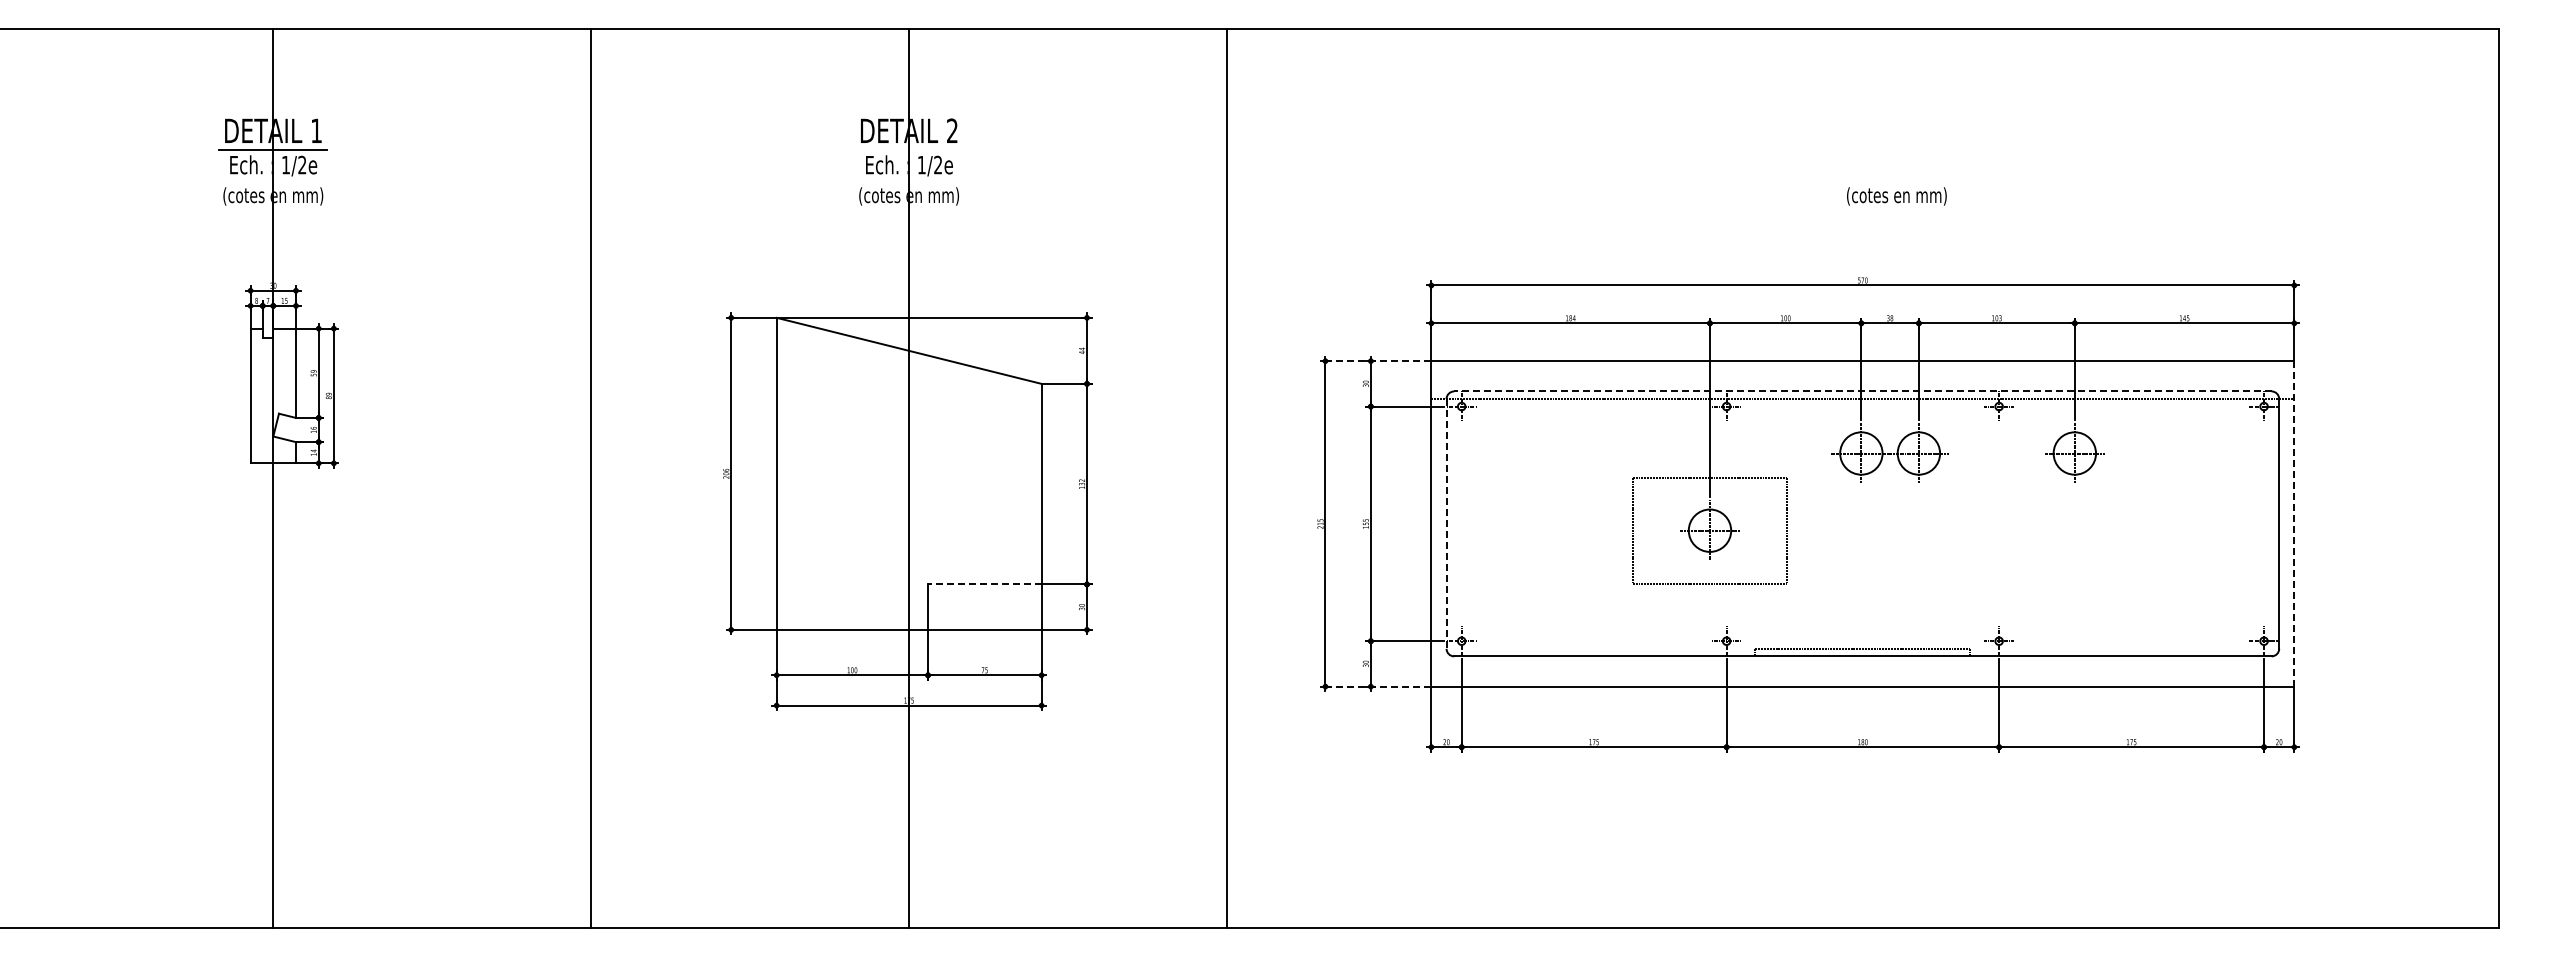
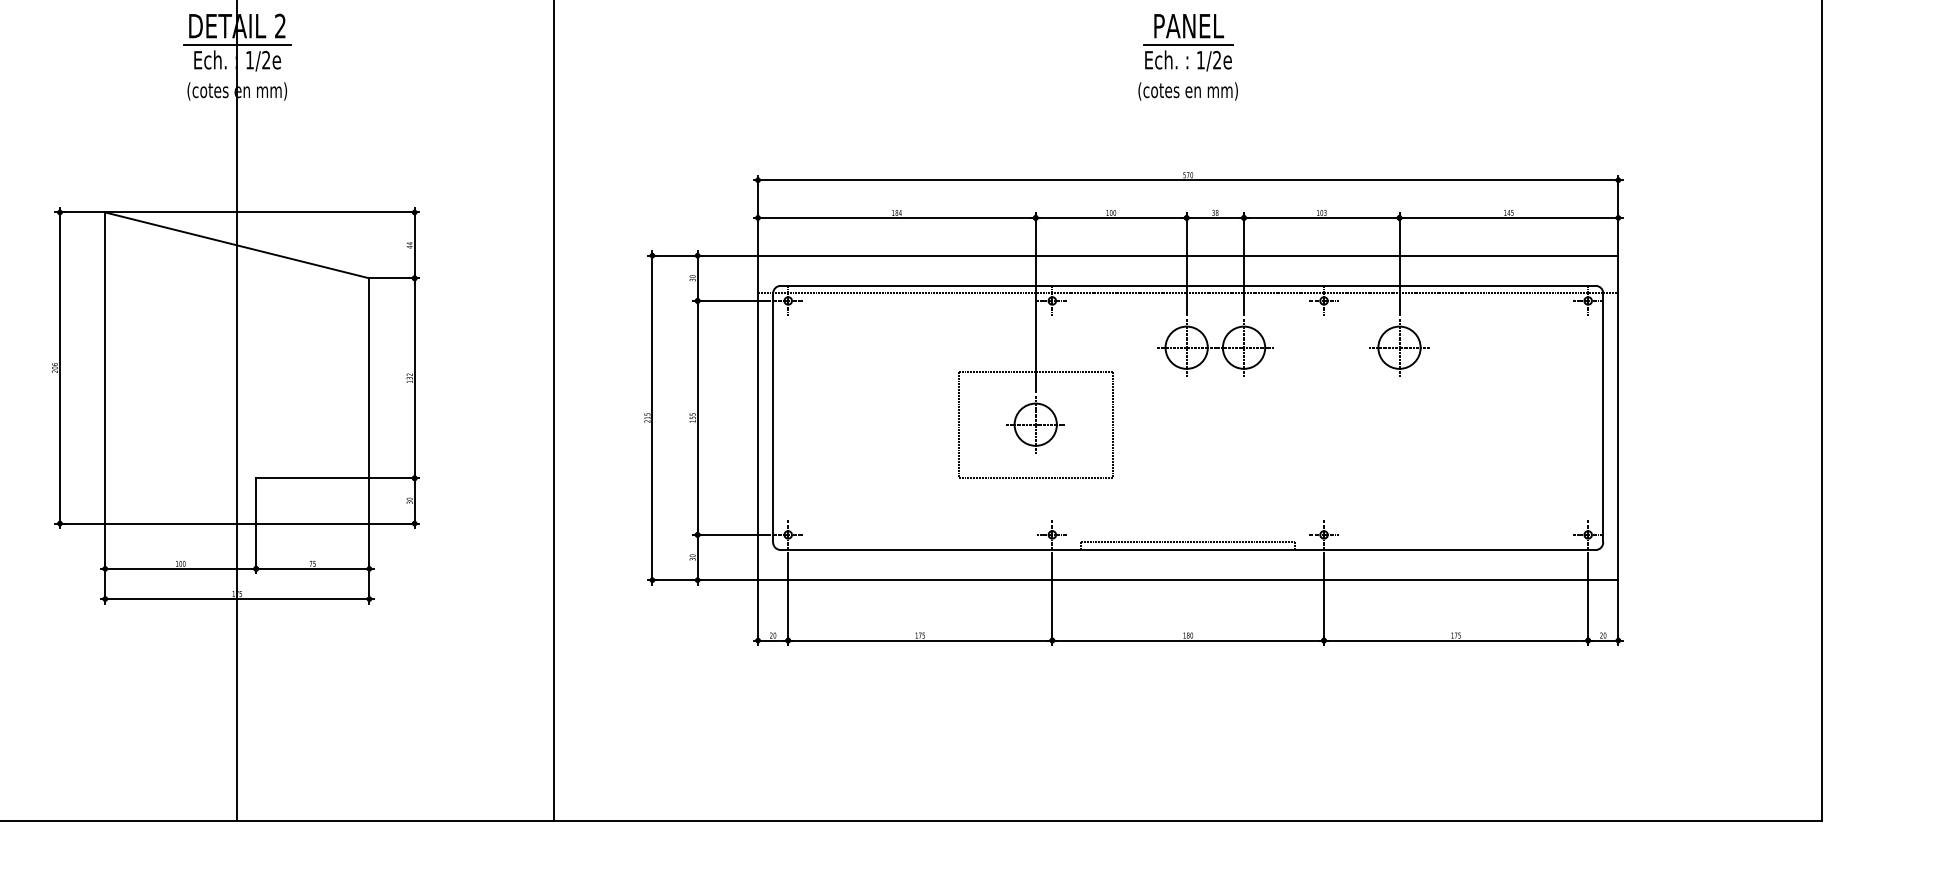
part: (1862, 147) -> (1187, 42), added
line: (909, 149) -> (237, 44), added
text: (1896, 196) -> (1187, 91), moved
line: (1378, 361) -> (705, 256), dashed -> solid
line: (1862, 391) -> (1187, 285), dashed -> solid
line: (1446, 523) -> (773, 417), dashed -> solid
line: (2294, 523) -> (1618, 417), dashed -> solid
line: (984, 584) -> (312, 478), dashed -> solid
line: (1378, 686) -> (705, 580), dashed -> solid

